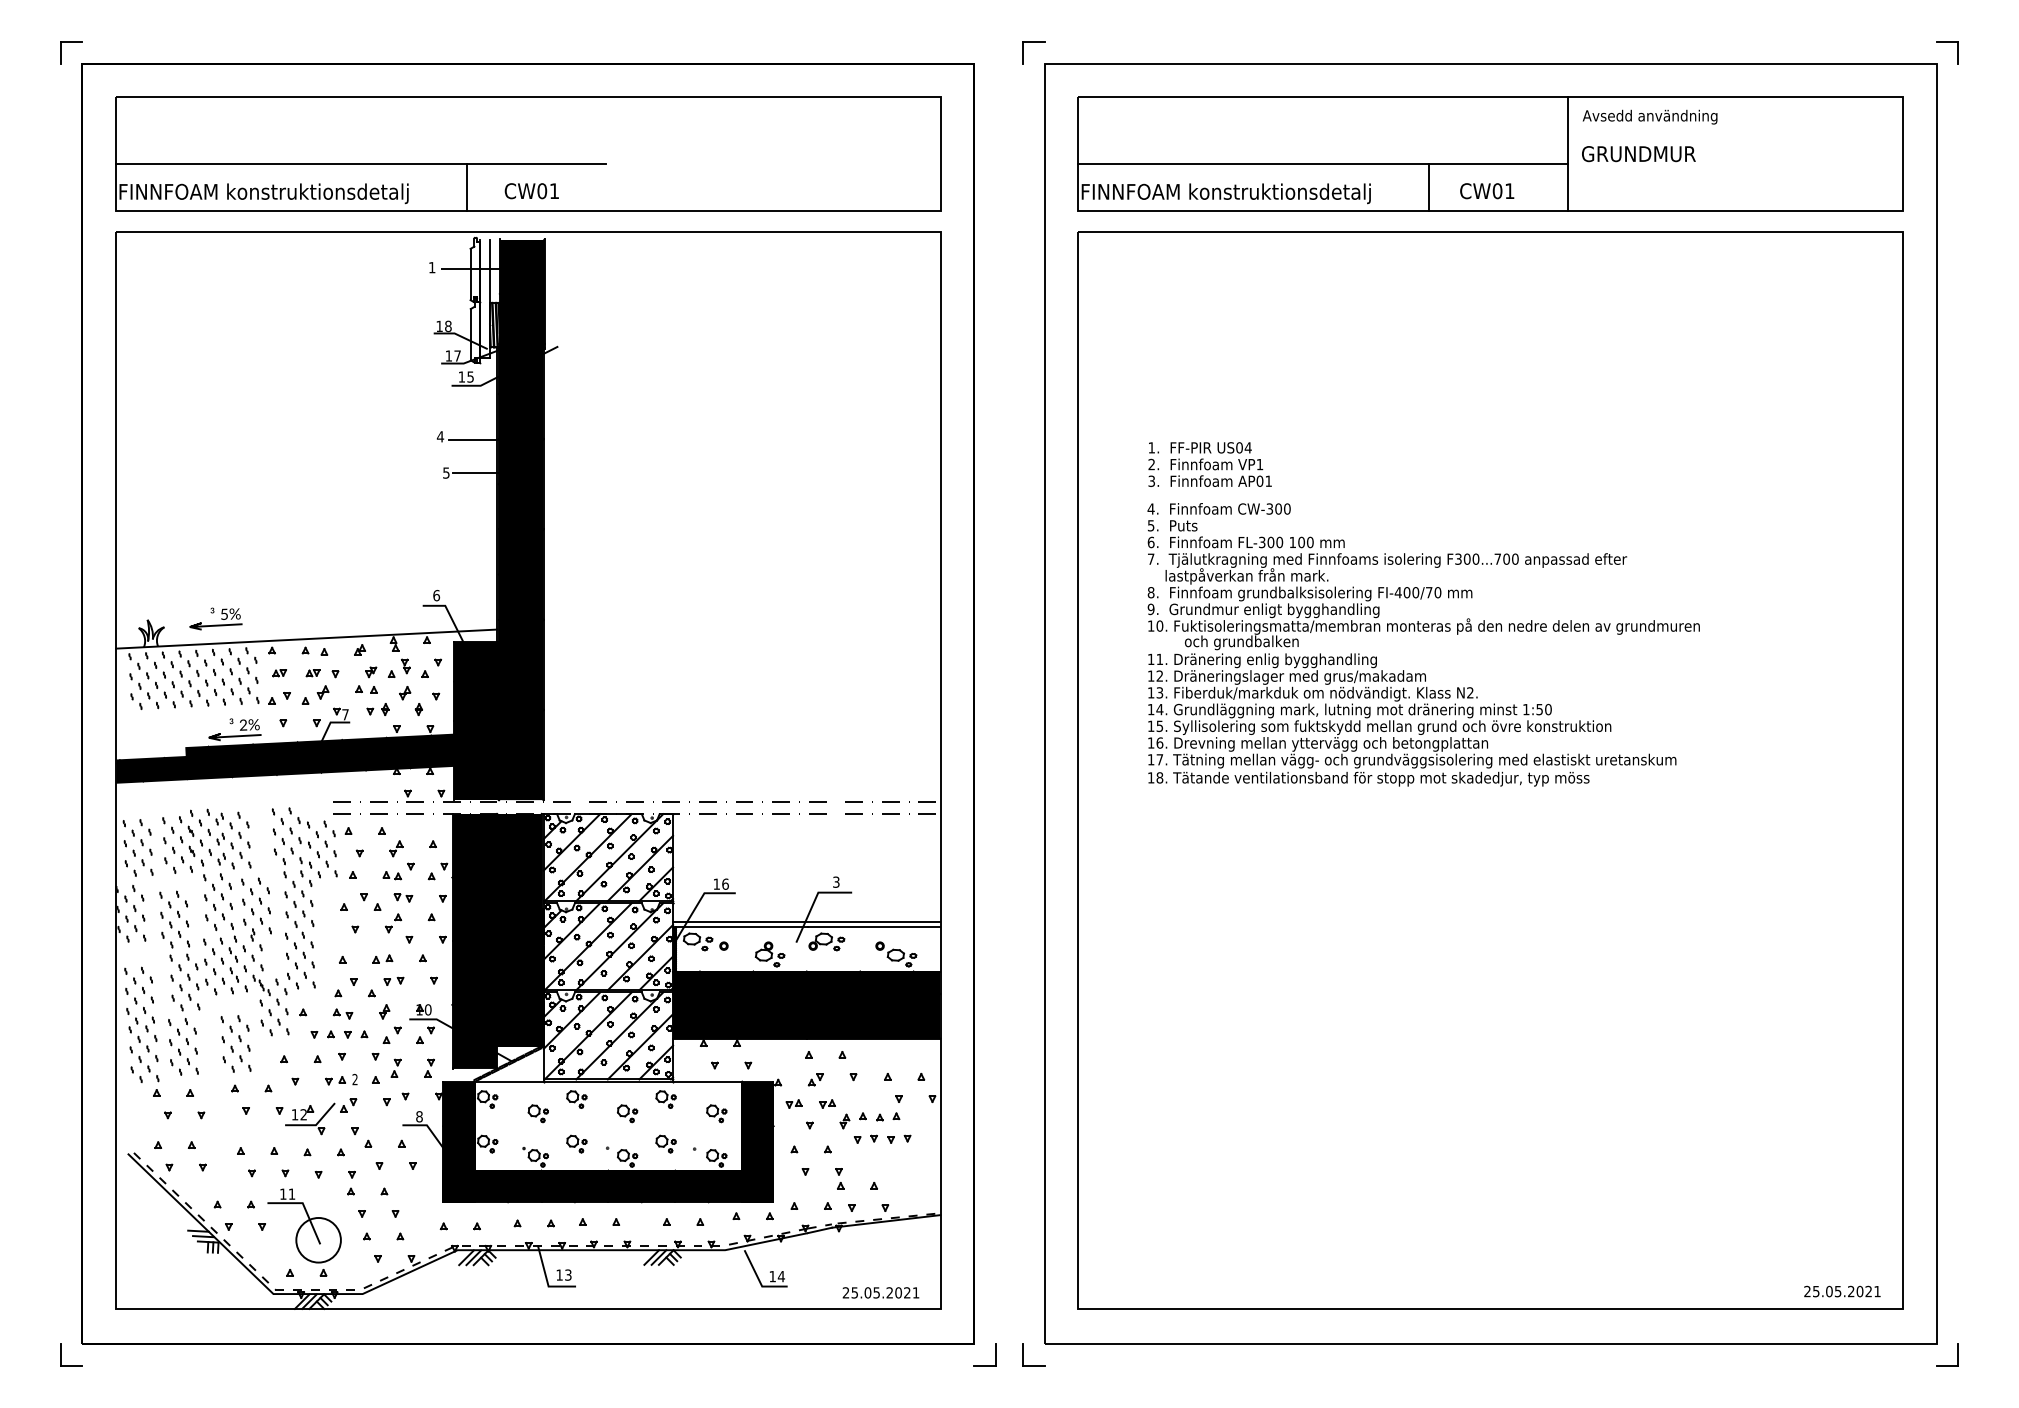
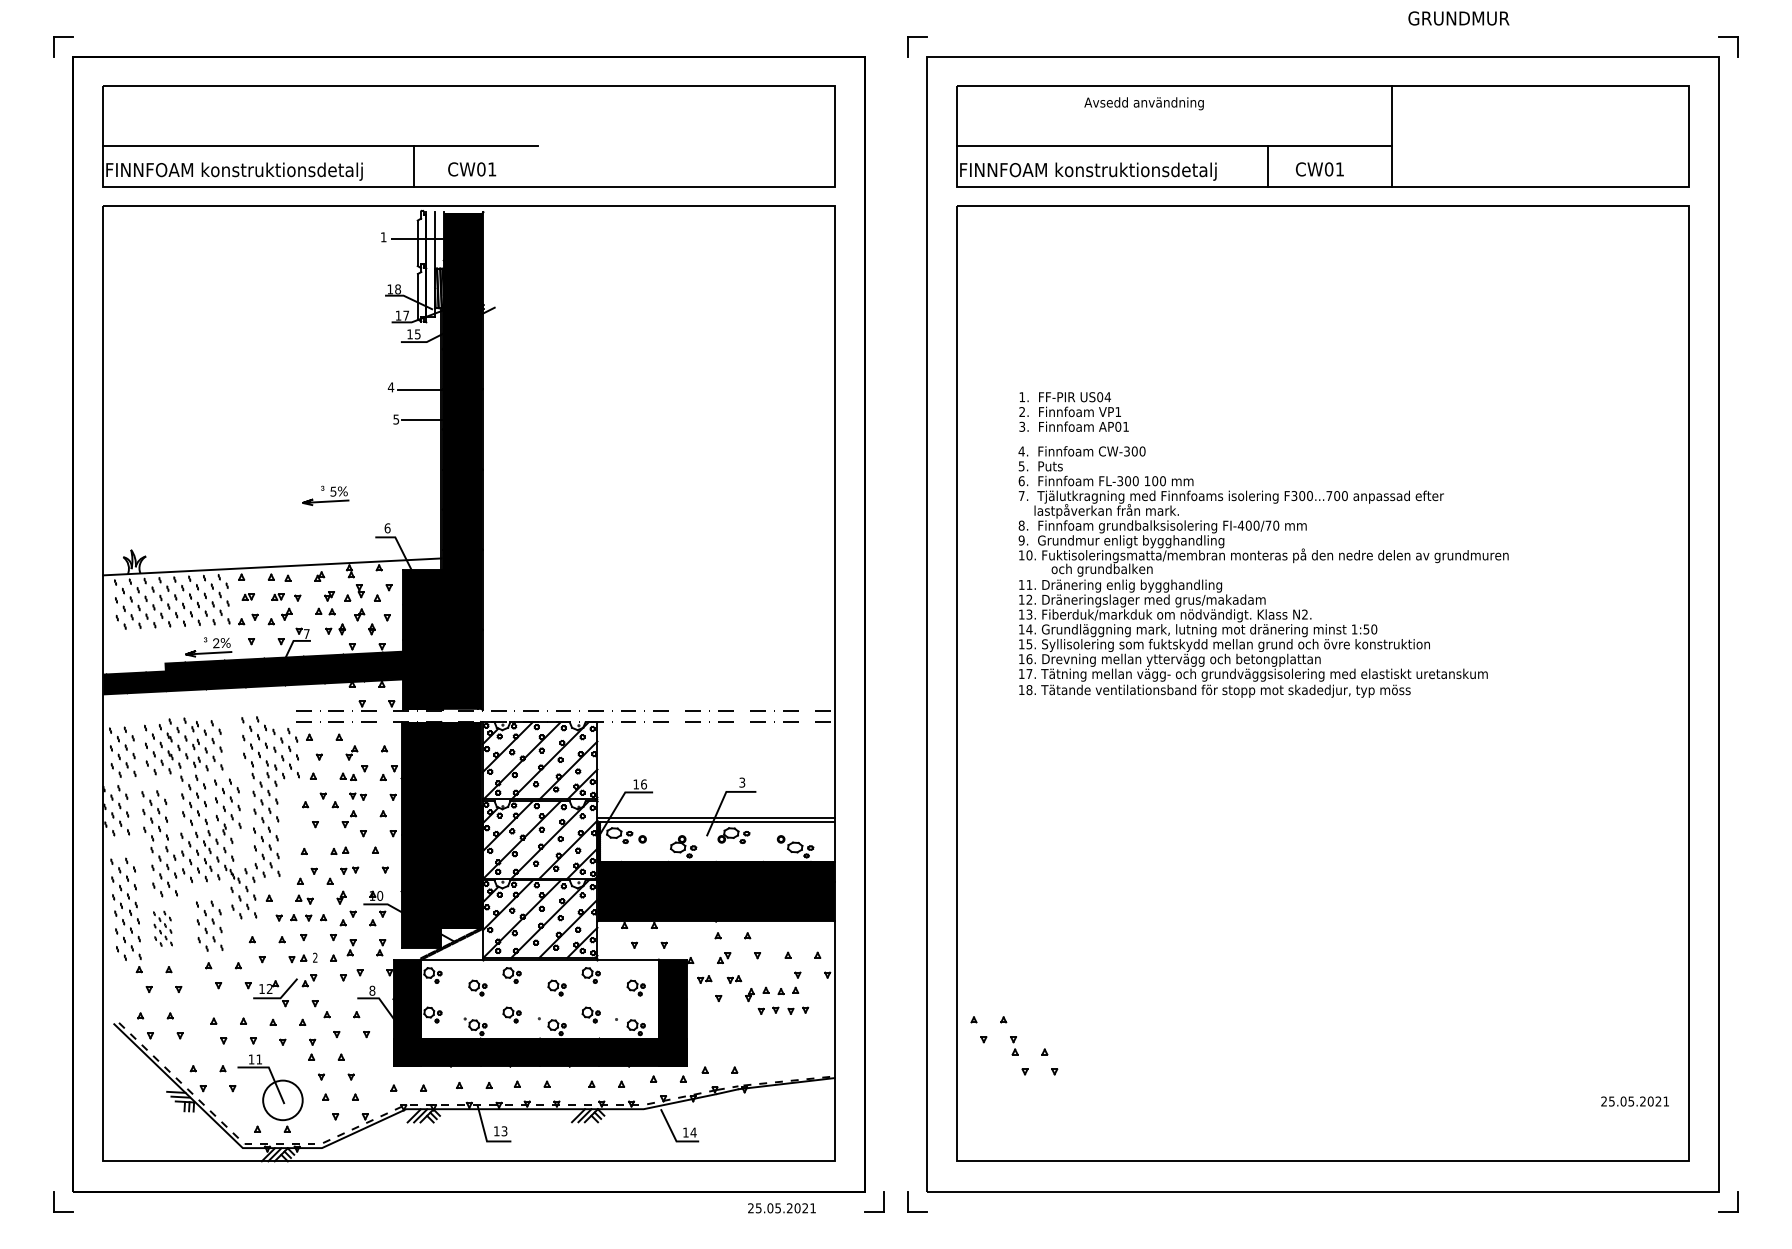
text: (1649, 116) -> (1143, 103), moved
text: (1638, 154) -> (1458, 18), moved
part: (215, 618) -> (325, 495), moved
part: (183, 1046) -> (163, 928), size x0.7
part: (839, 1178) -> (1014, 1045), moved
text: (1842, 1291) -> (1635, 1101), moved
text: (880, 1292) -> (781, 1207), moved

